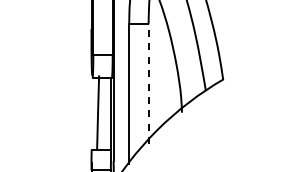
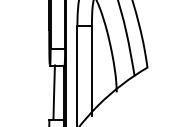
line: (148, 83) -> (91, 70), dashed -> solid

